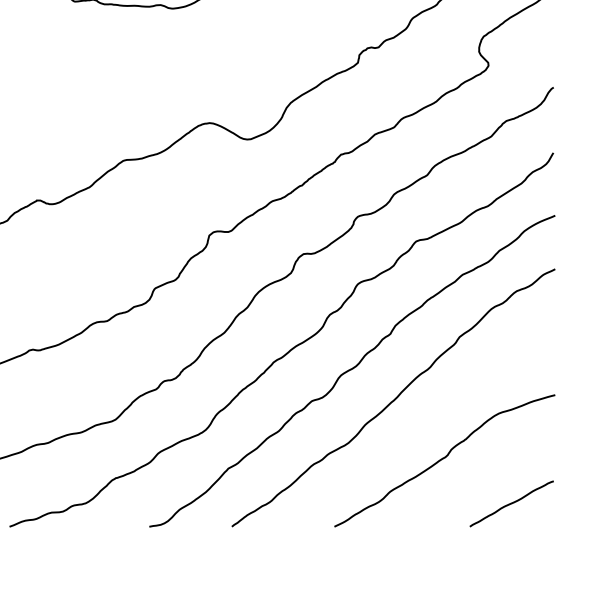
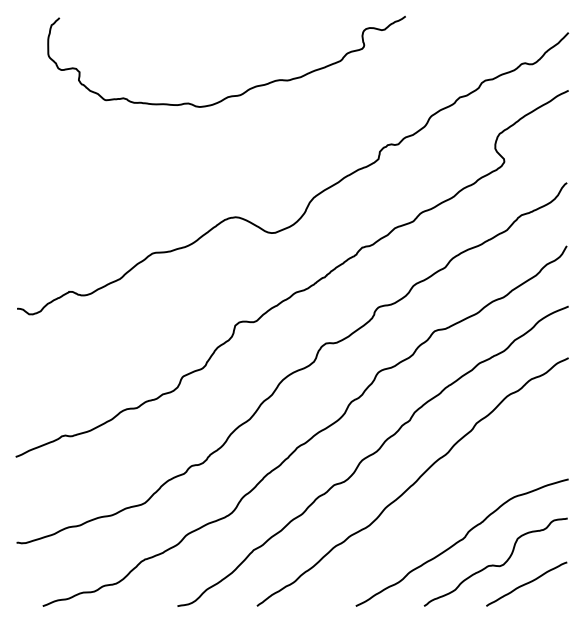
curve: (478, 483) -> (494, 564), added

